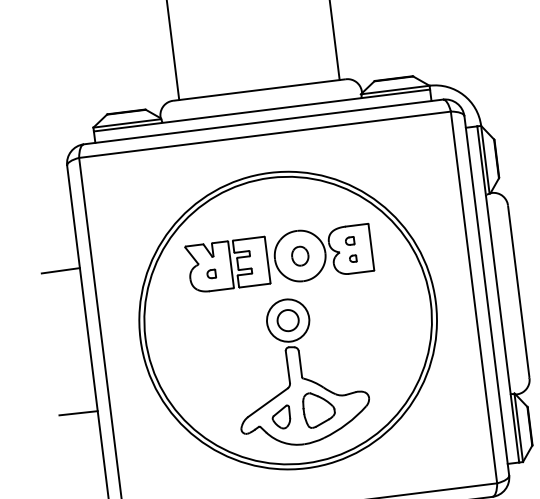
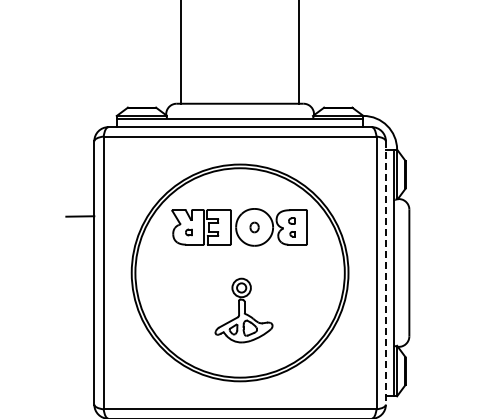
part: (300, 256) -> (254, 227), size x0.7
line: (486, 295) -> (385, 272), solid -> dashed
part: (299, 371) -> (243, 310), size x0.6
line: (78, 412) -> (80, 320), removed

